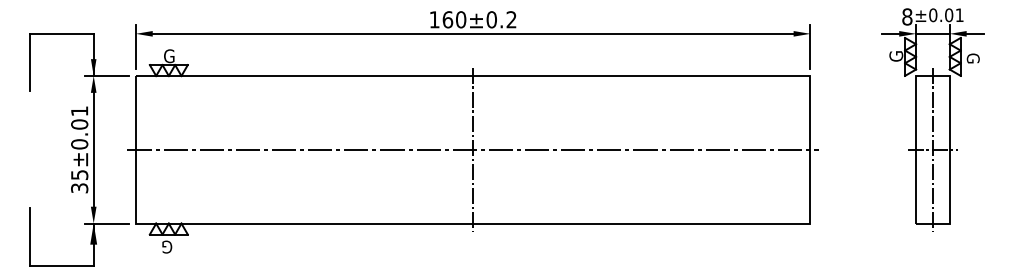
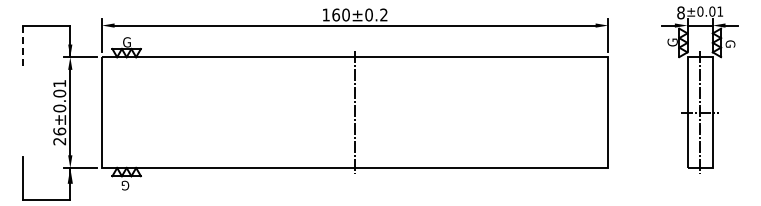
line: (30, 63) -> (22, 47), solid -> dashed
line: (472, 149) -> (354, 112), removed
text: (79, 181) -> (59, 136), 35±0.01 -> 26±0.01

